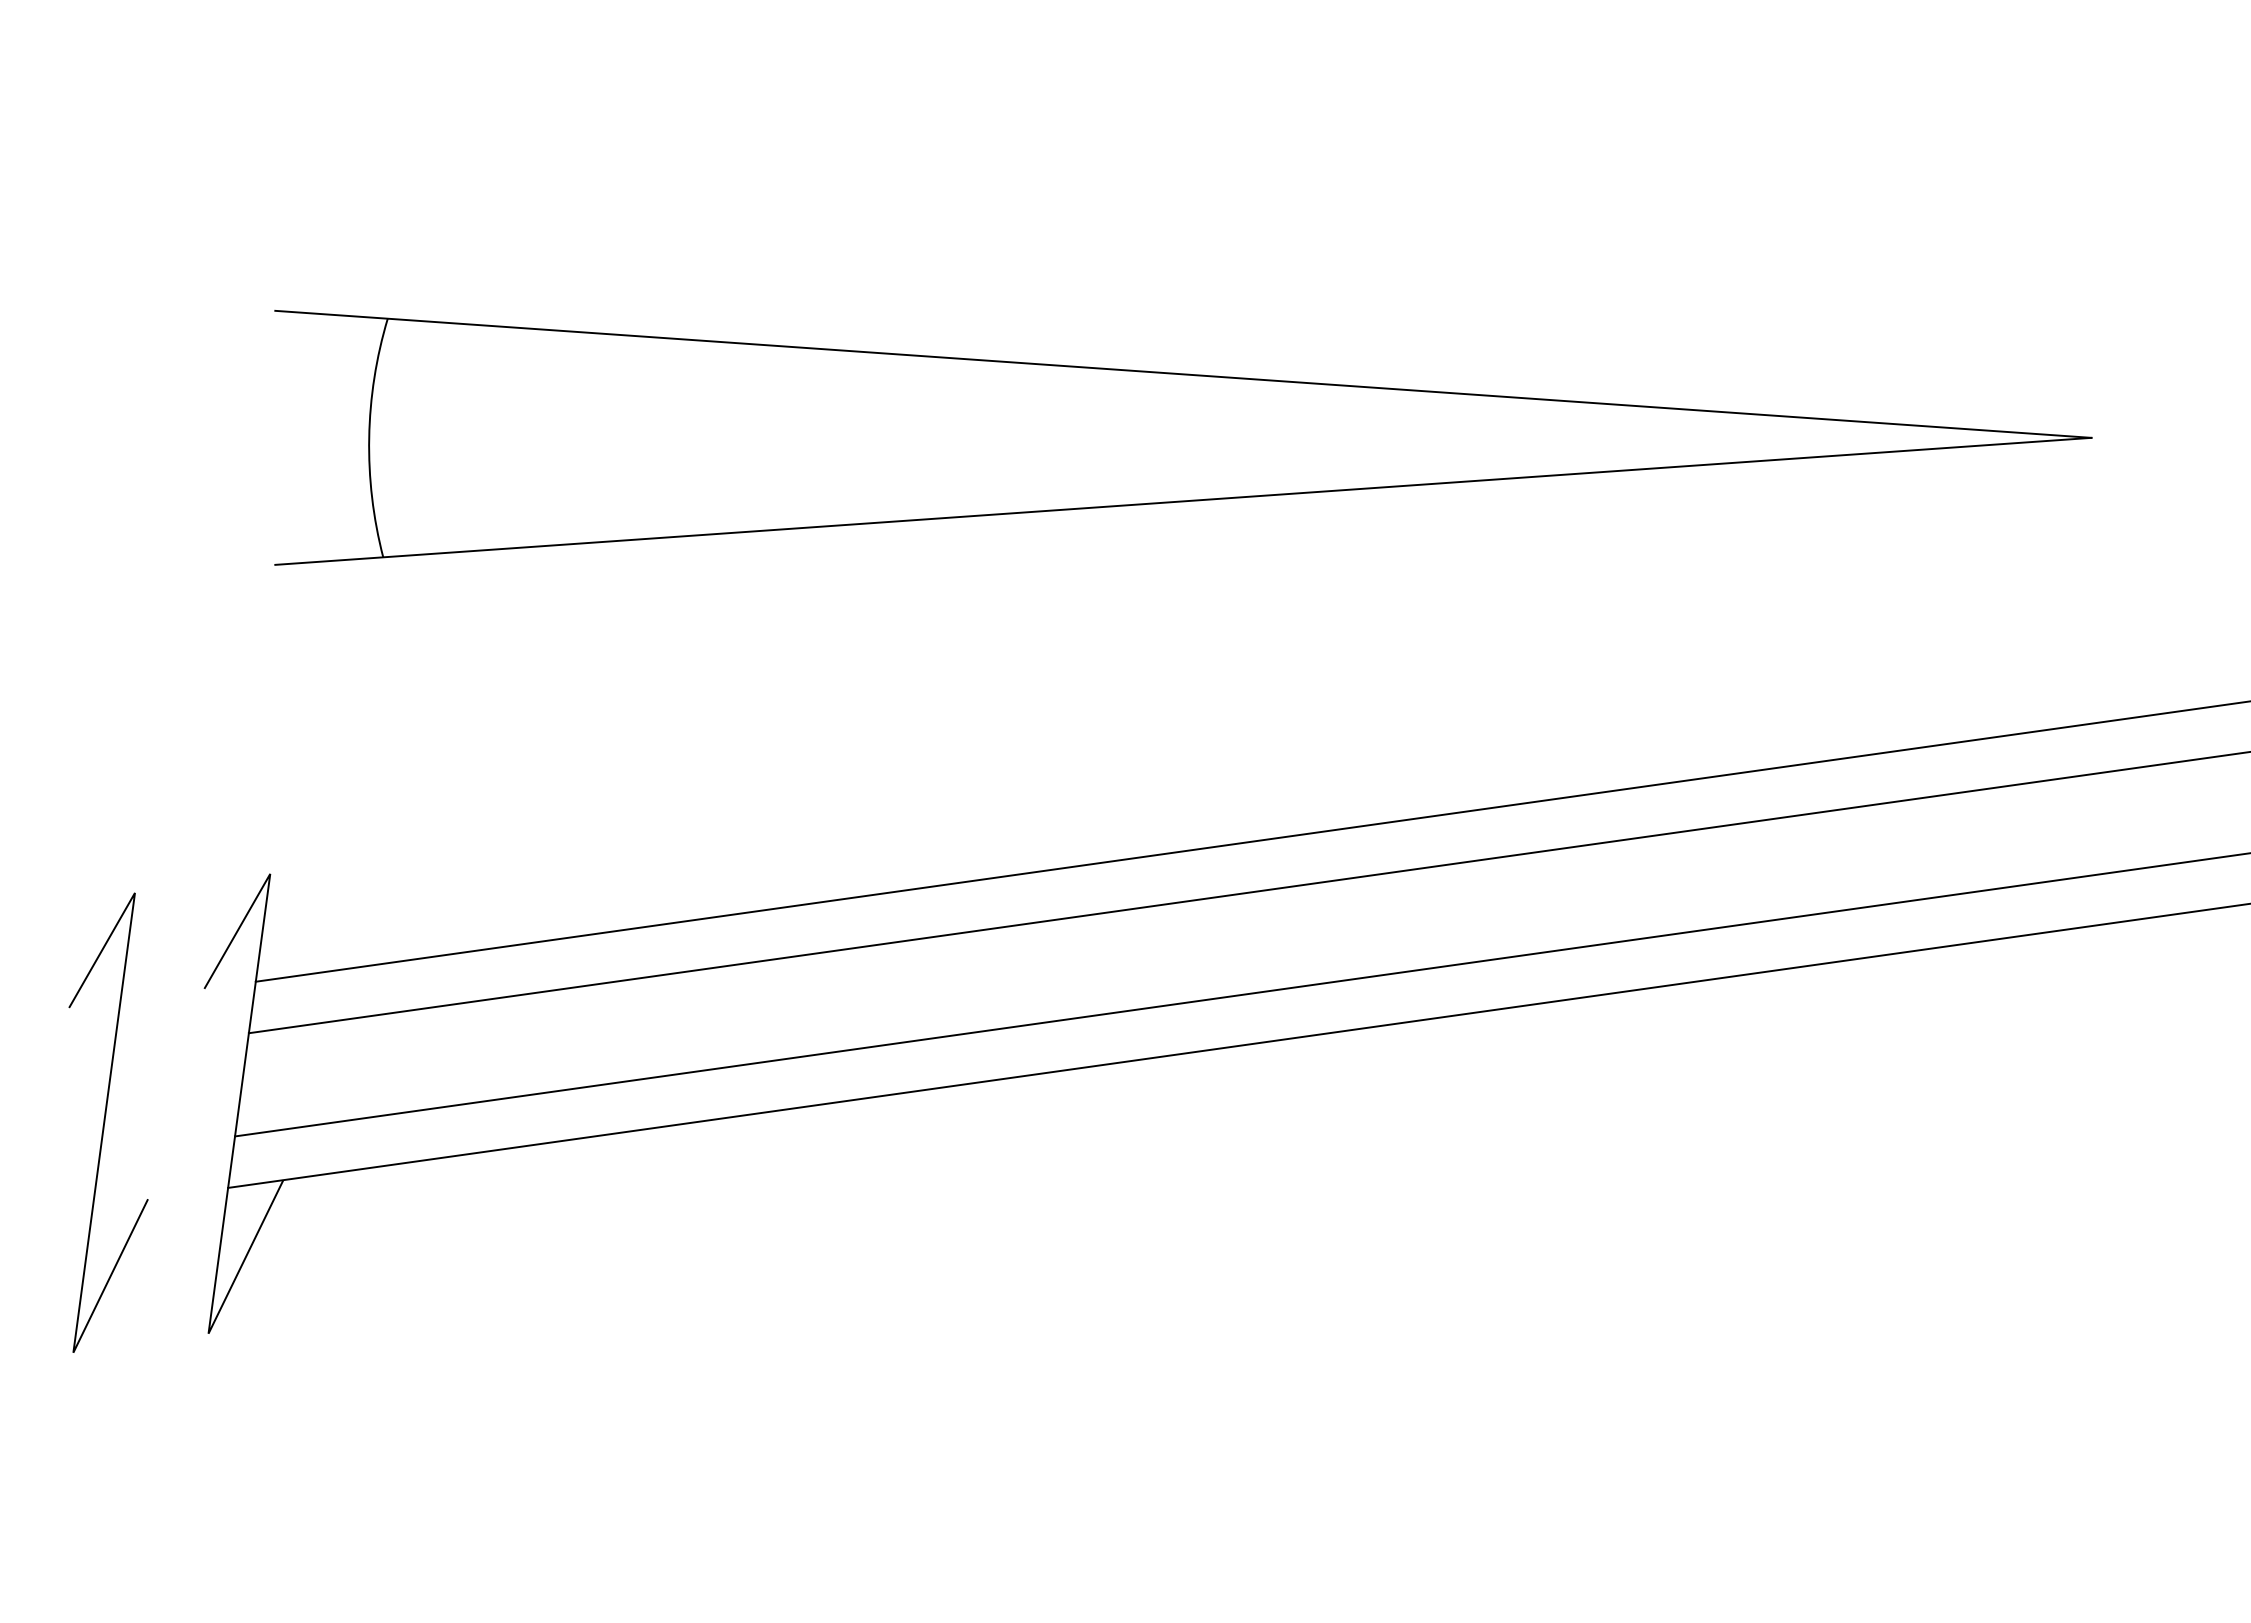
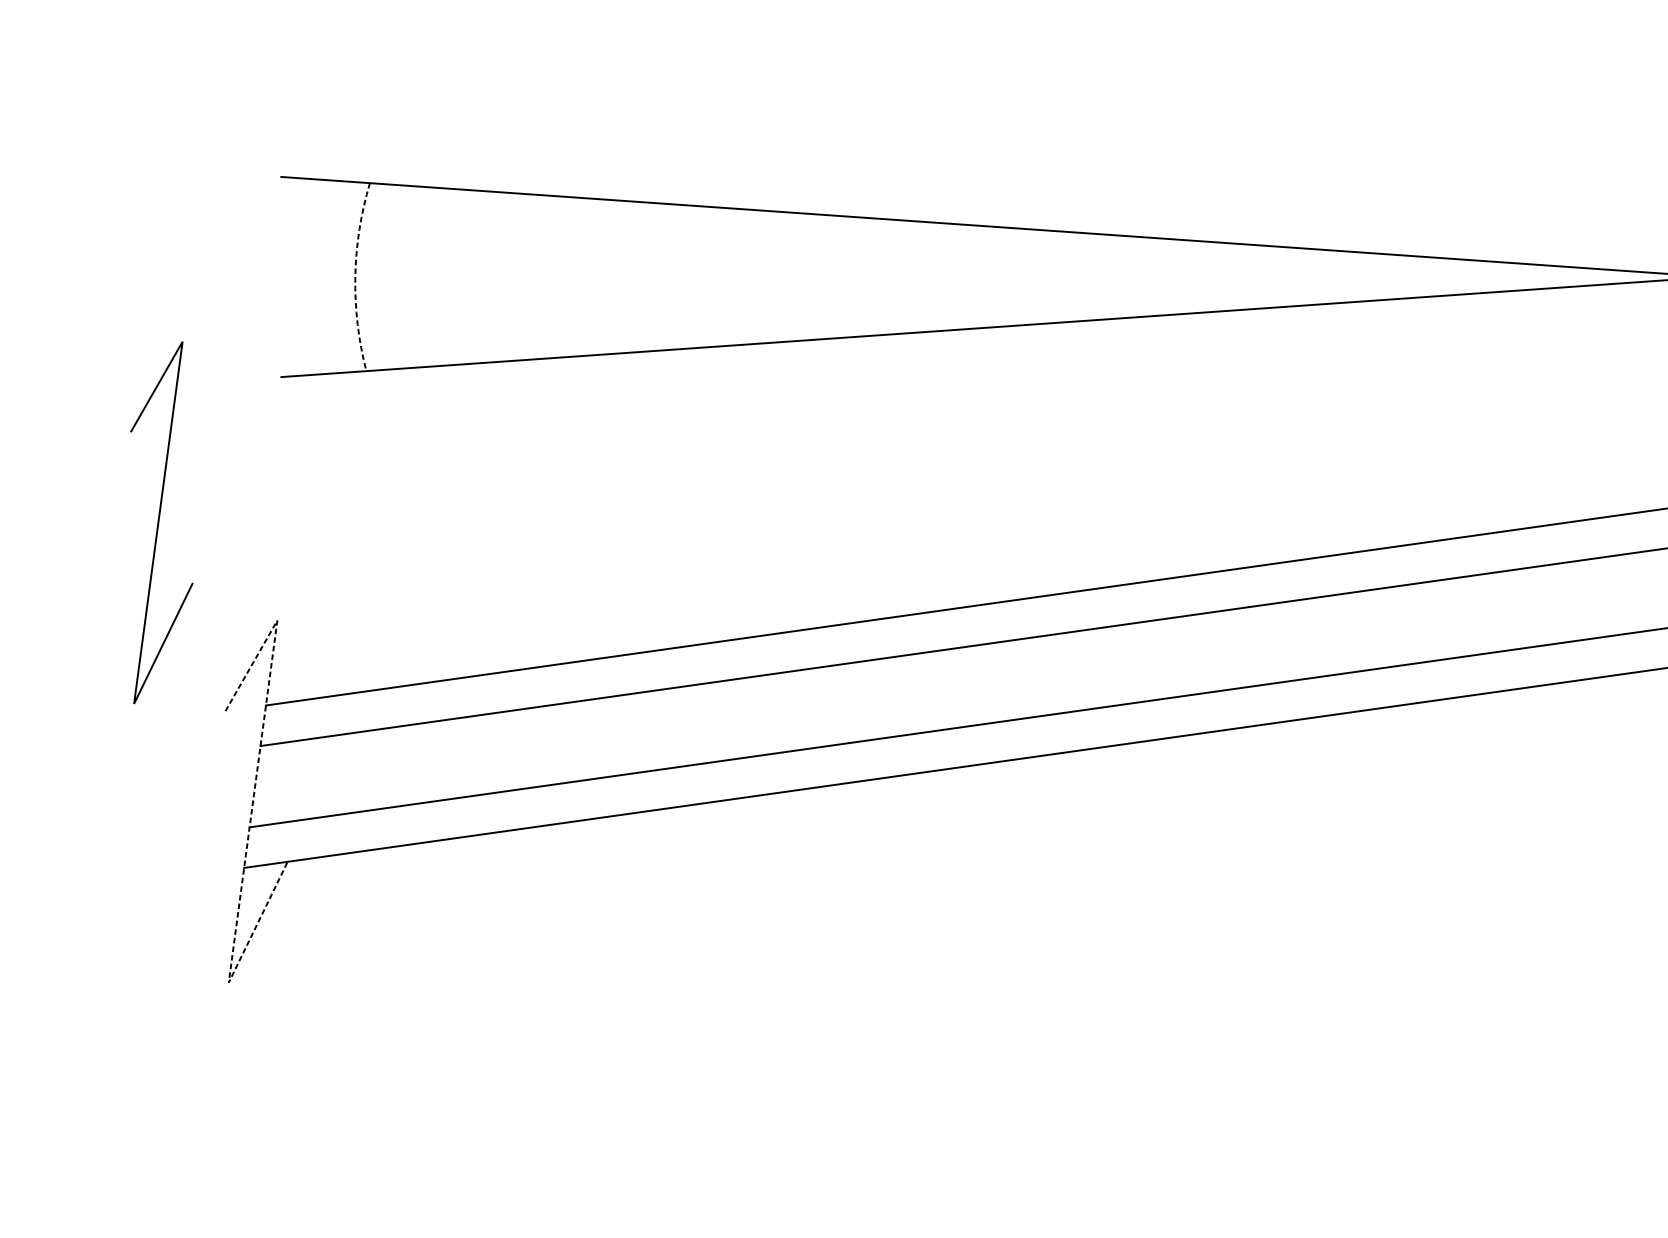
arc: (369, 437) -> (355, 276), solid -> dashed
line: (105, 1122) -> (159, 522), moved
line: (236, 1122) -> (250, 816), solid -> dashed

